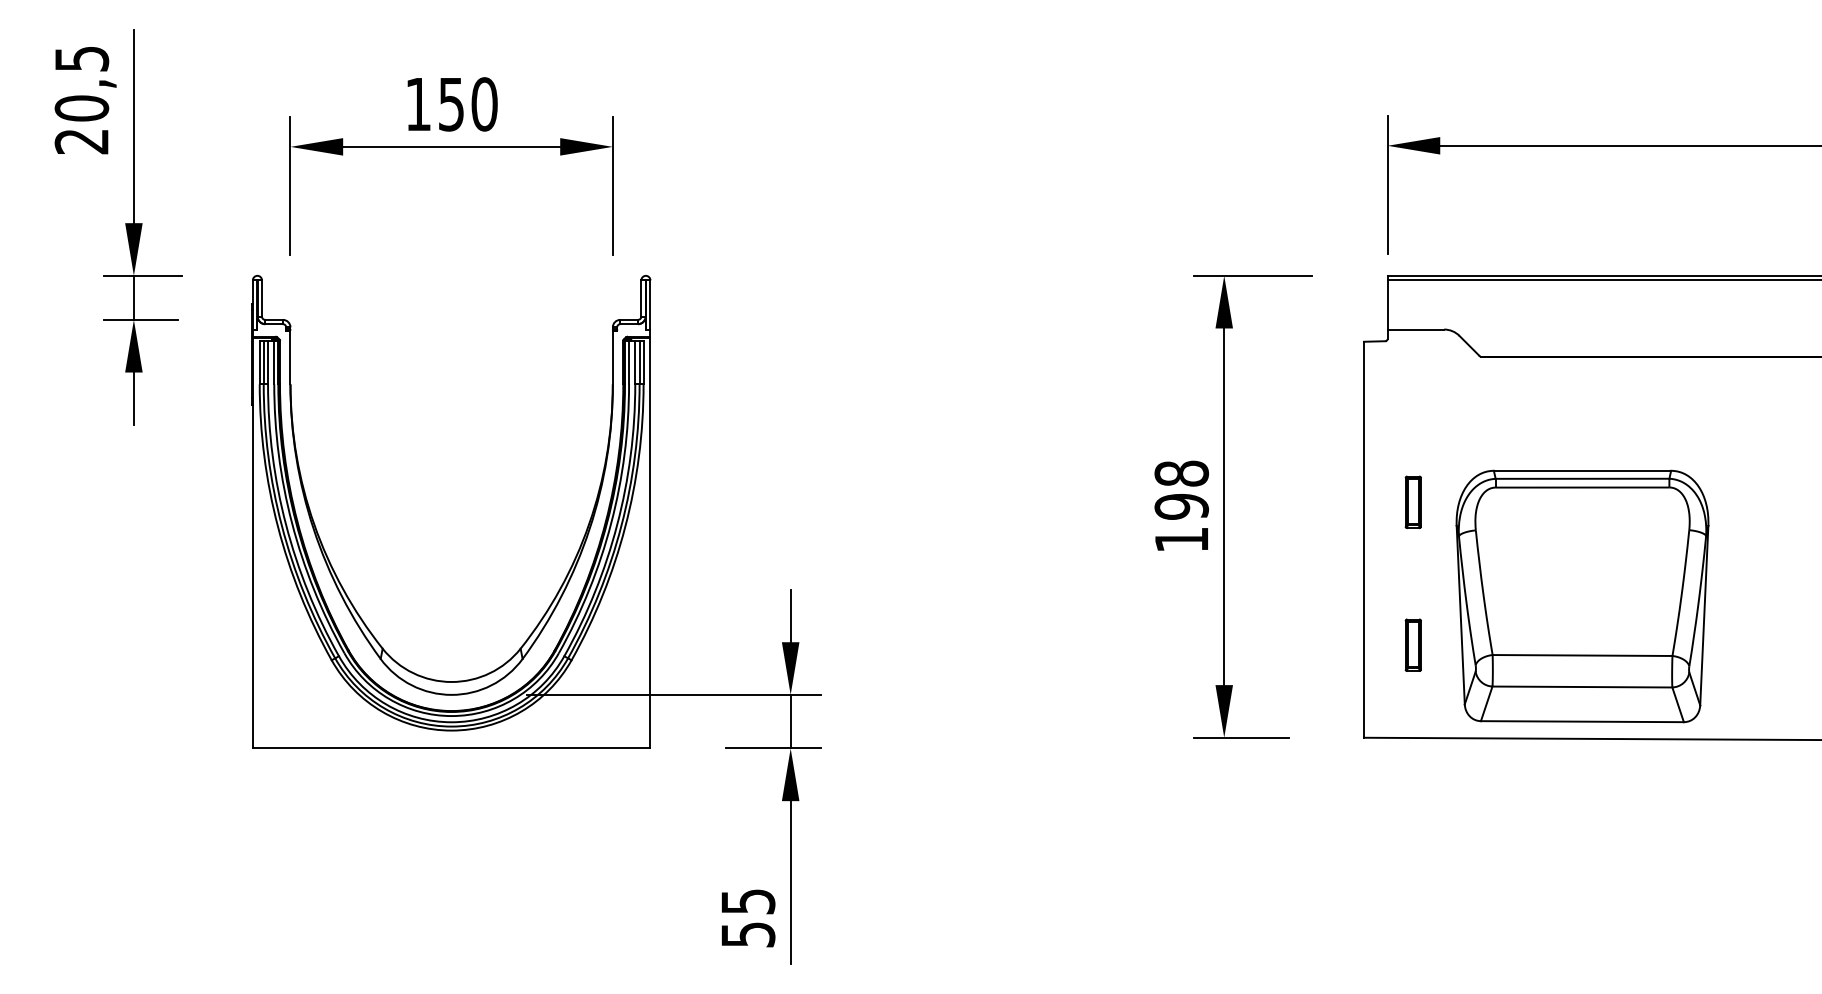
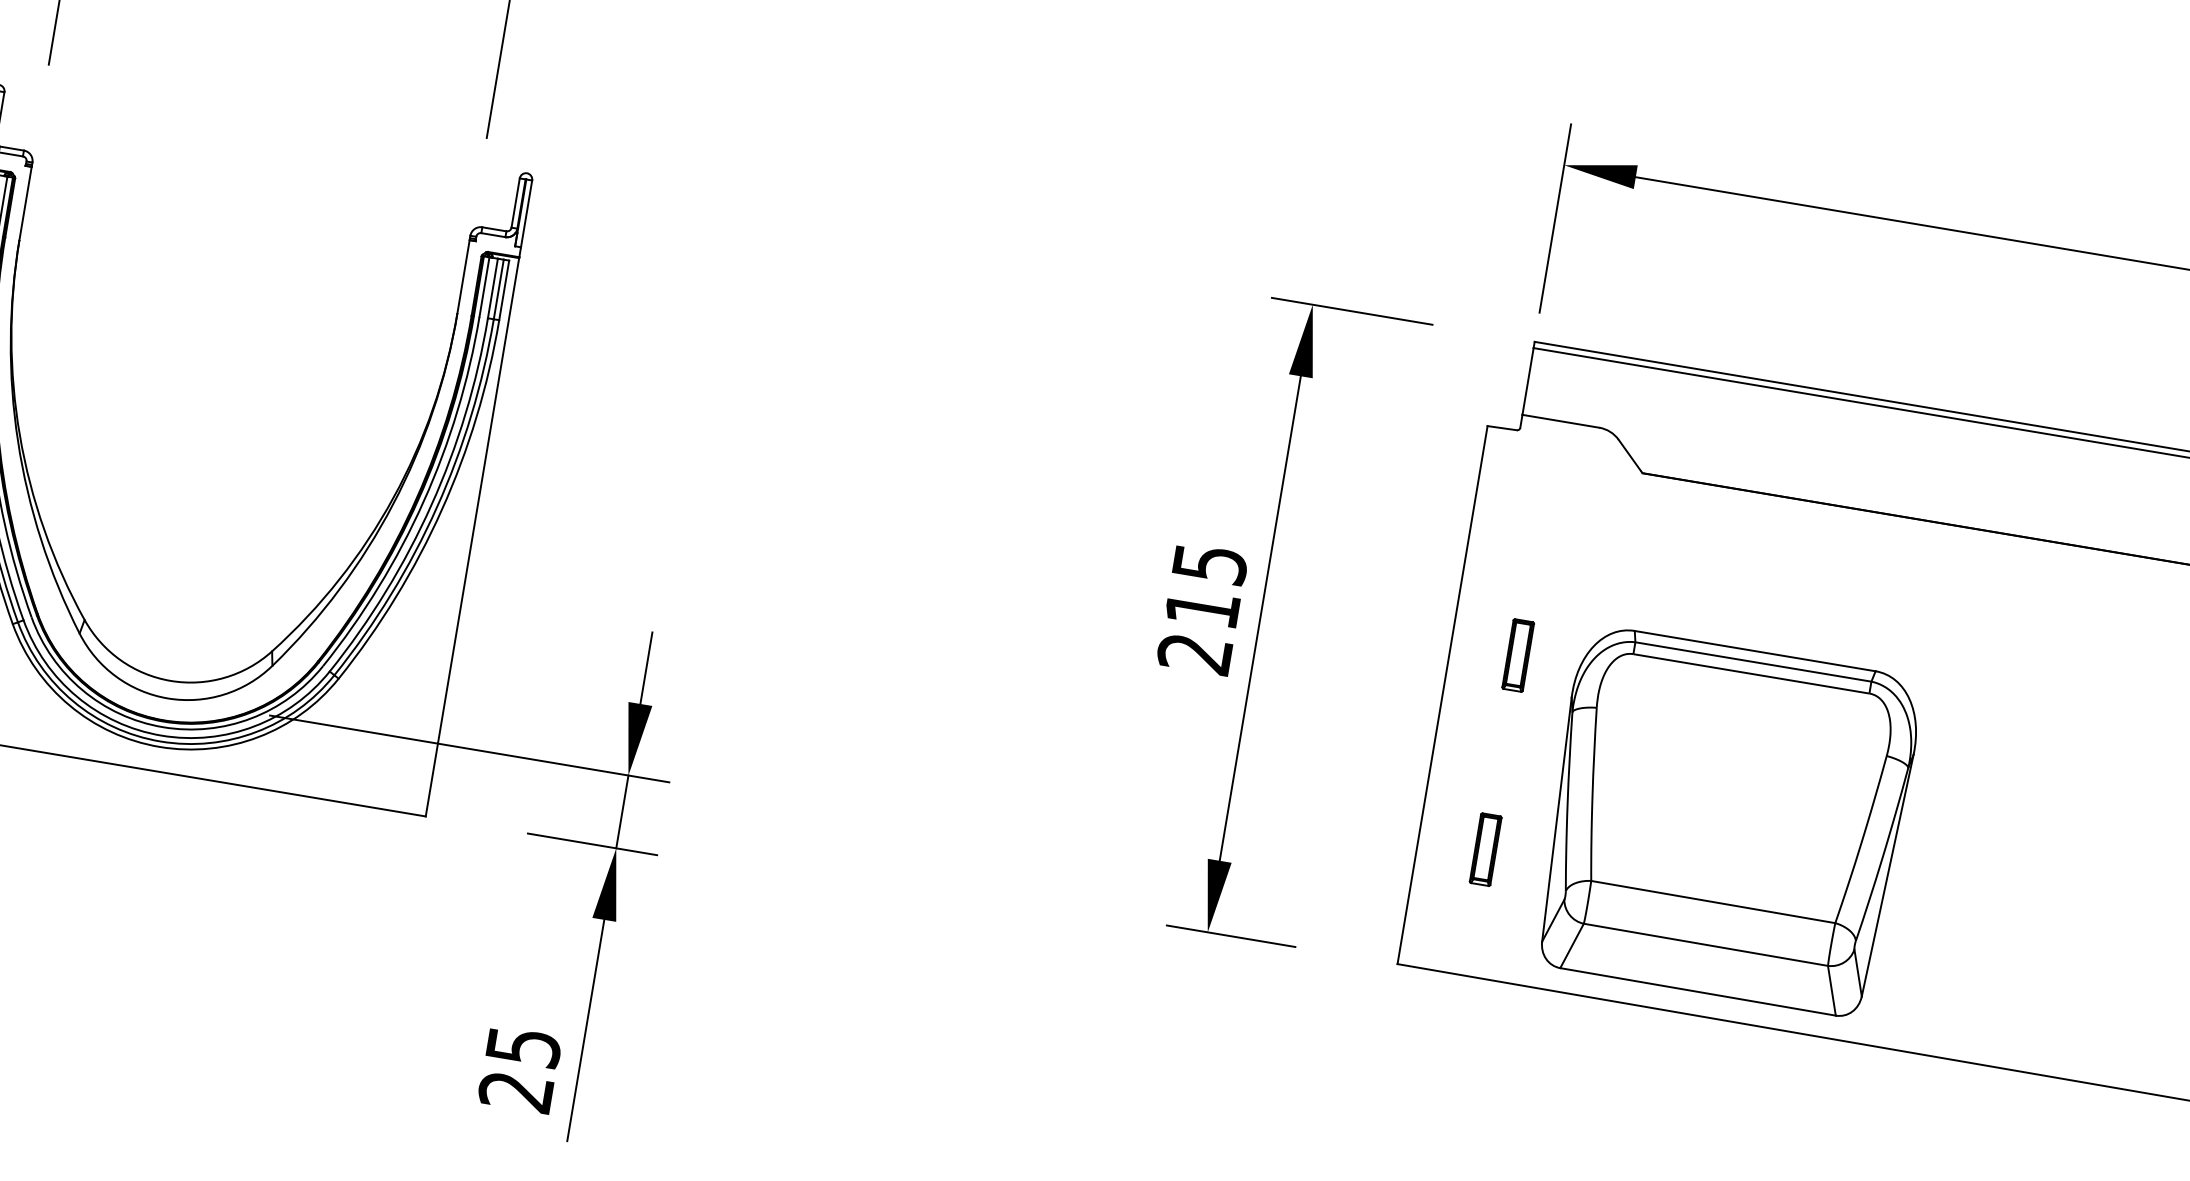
text: (1181, 506) -> (1202, 608), 198 -> 215
text: (748, 934) -> (516, 1091), 55 -> 25

